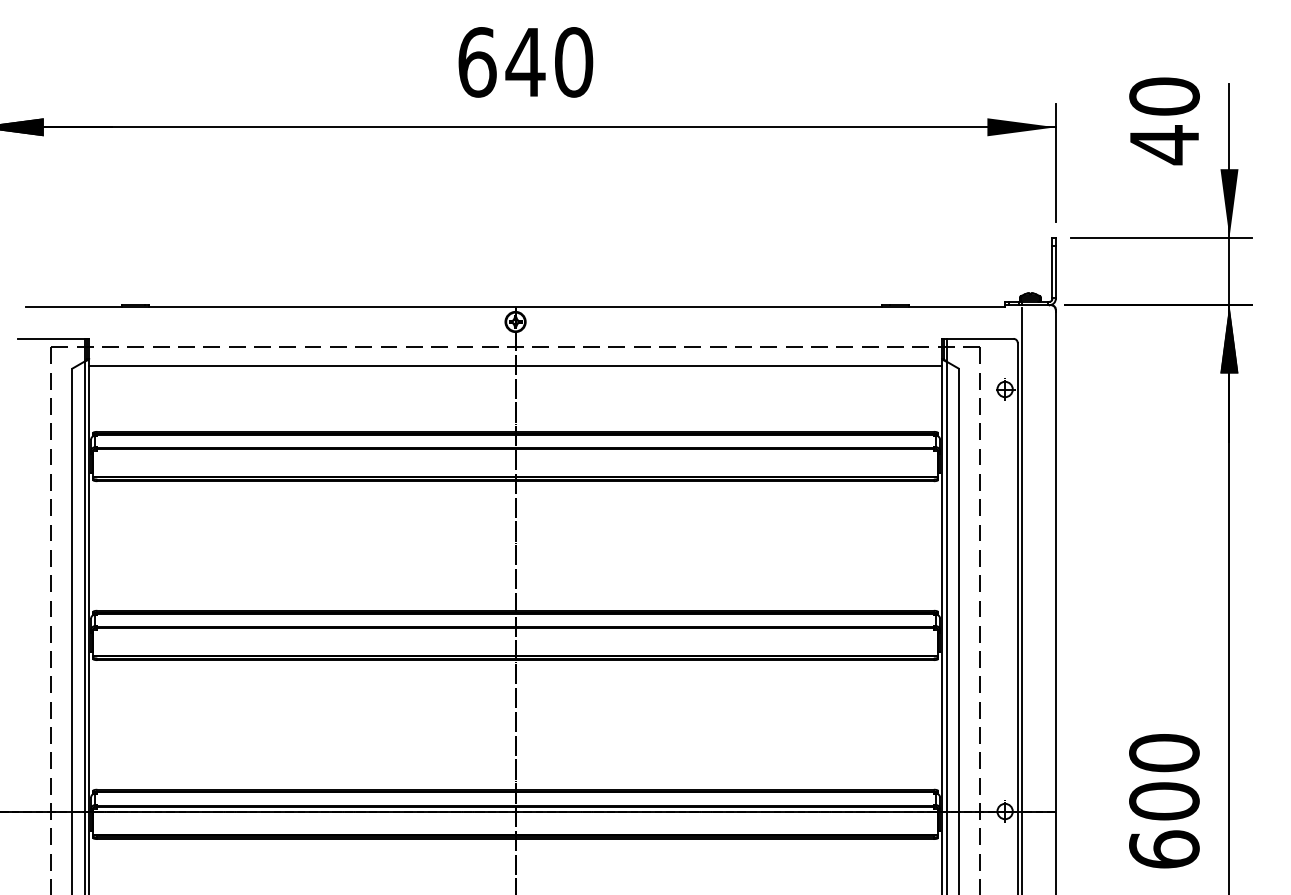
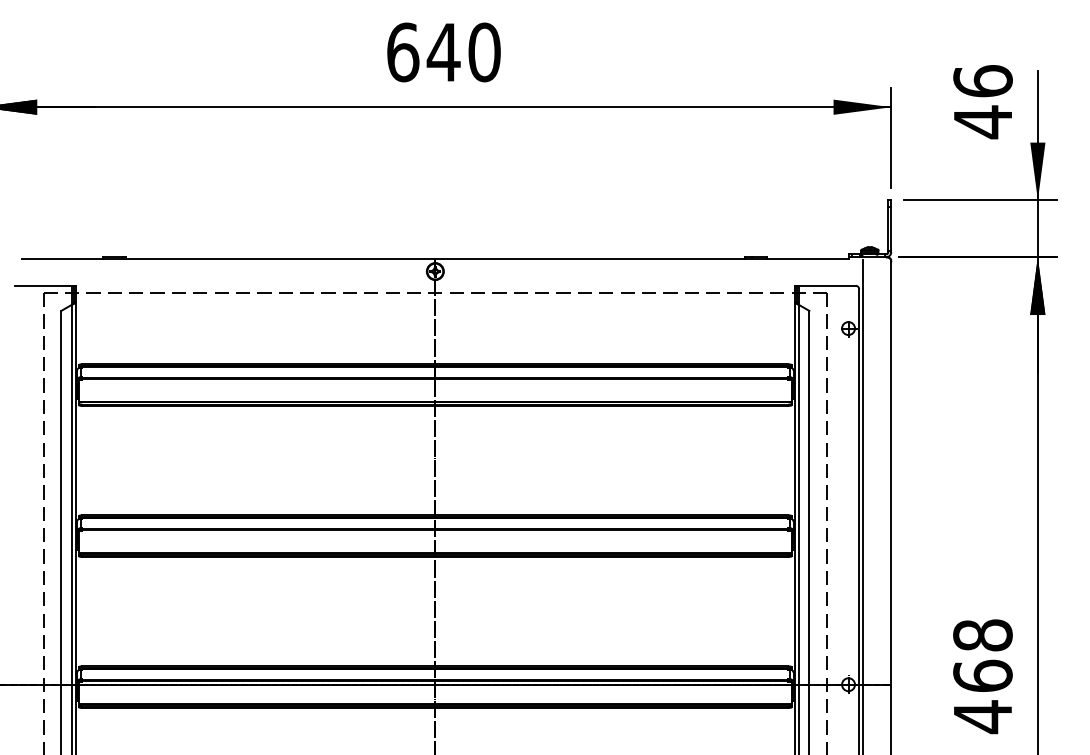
text: (1164, 96) -> (983, 81), 40 -> 46
line: (515, 366) -> (435, 309), removed
text: (1164, 802) -> (983, 677), 600 -> 468

